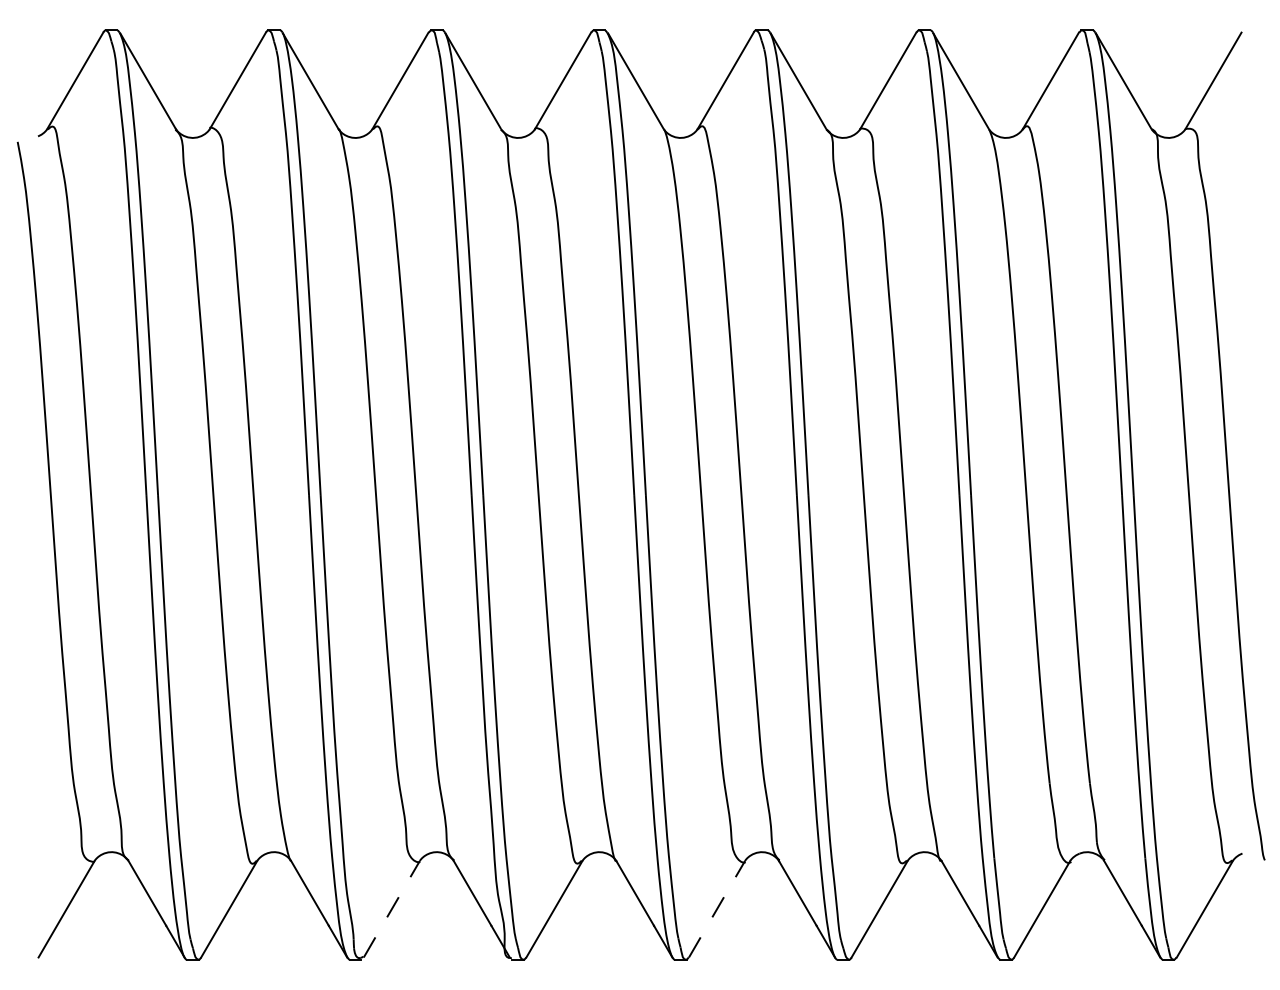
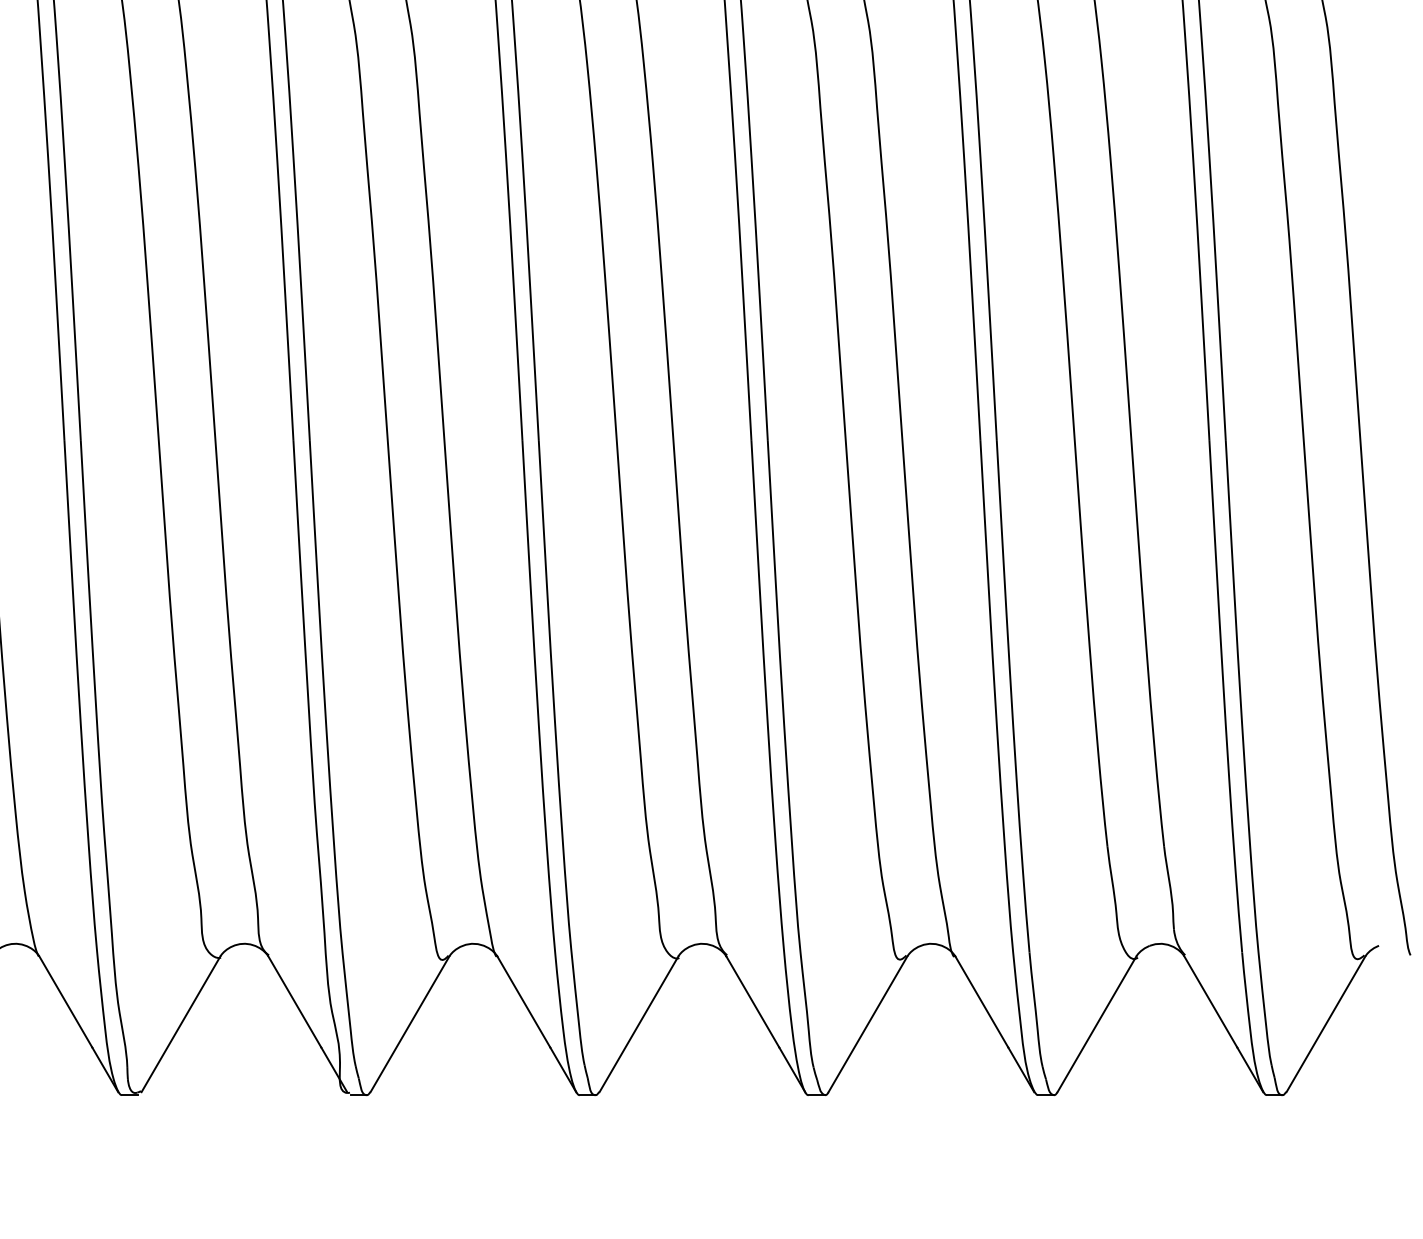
line: (391, 909) -> (180, 1024), dashed -> solid
line: (717, 909) -> (639, 1024), dashed -> solid

